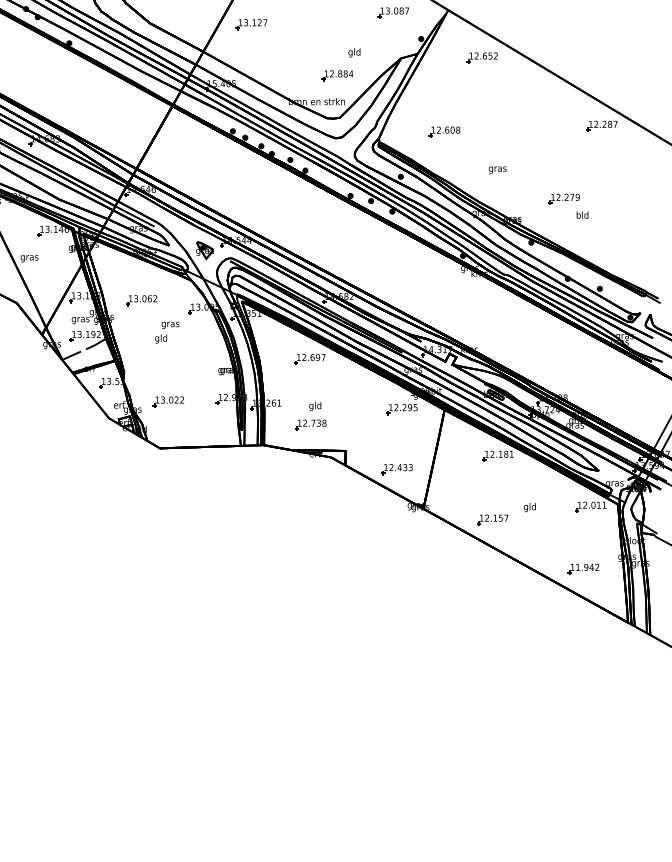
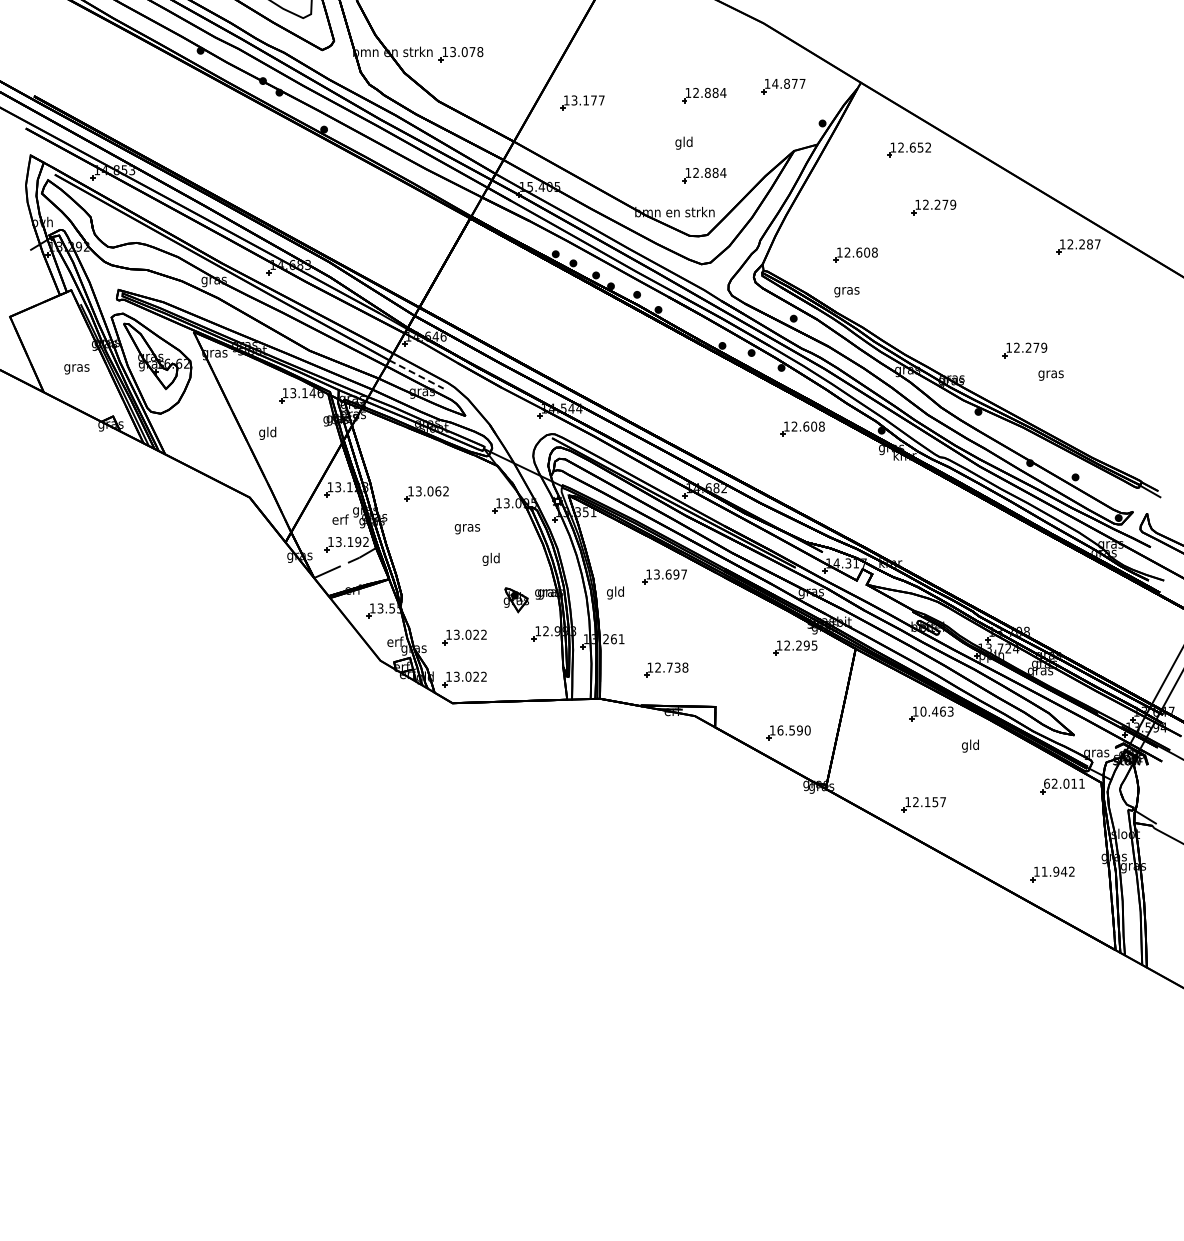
text: (394, 10) -> (784, 83), 13.087 -> 14.877
part: (337, 19) -> (704, 95), added
text: (259, 22) -> (593, 100), 13.127 -> 13.177
text: (354, 52) -> (683, 142), moved
part: (499, 98) -> (933, 207), added
text: (497, 170) -> (846, 292), moved
text: (582, 215) -> (1050, 373), bld -> gras
line: (134, 216) -> (416, 374), solid -> dashed
part: (204, 250) -> (515, 600), moved
part: (407, 254) -> (802, 428), added
text: (29, 257) -> (267, 432), gras -> gld
text: (80, 319) -> (339, 520), gras -> erf
text: (160, 338) -> (490, 558), moved
text: (303, 357) -> (656, 574), 12.697 -> 13.697
text: (315, 406) -> (615, 592), moved
part: (168, 431) -> (464, 679), added
text: (501, 454) -> (936, 711), 12.181 -> 10.463
text: (400, 467) -> (793, 730), 12.433 -> 16.590
text: (580, 505) -> (1047, 783), 12.011 -> 62.011
text: (529, 507) -> (970, 745), moved

